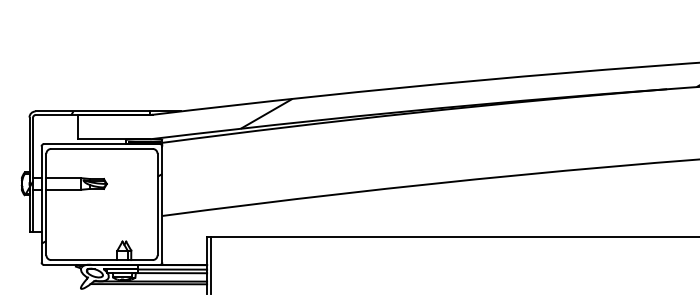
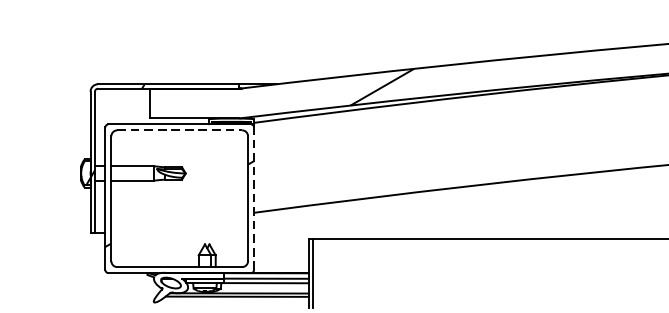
line: (101, 148) -> (179, 129), solid -> dashed
line: (162, 204) -> (254, 198), solid -> dashed

